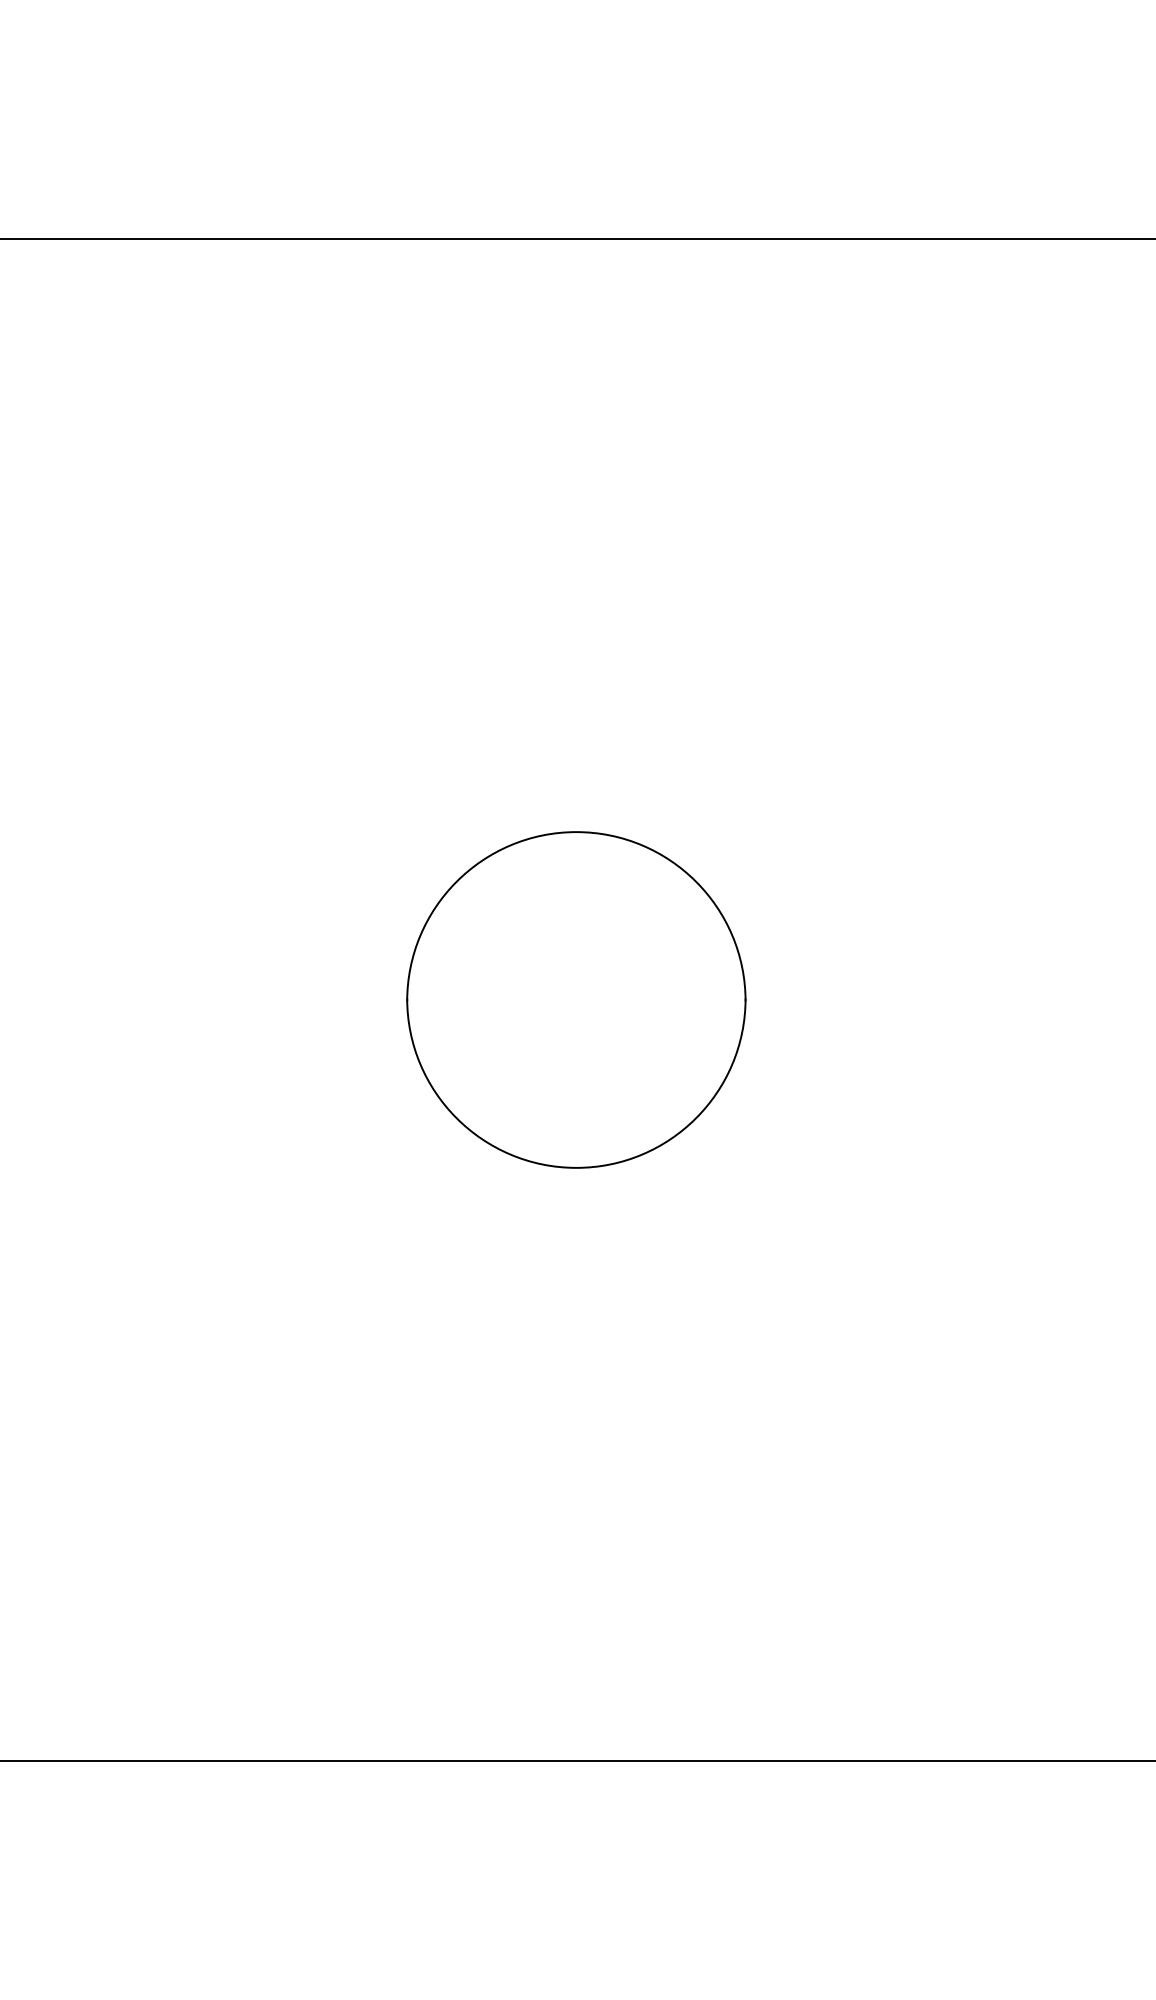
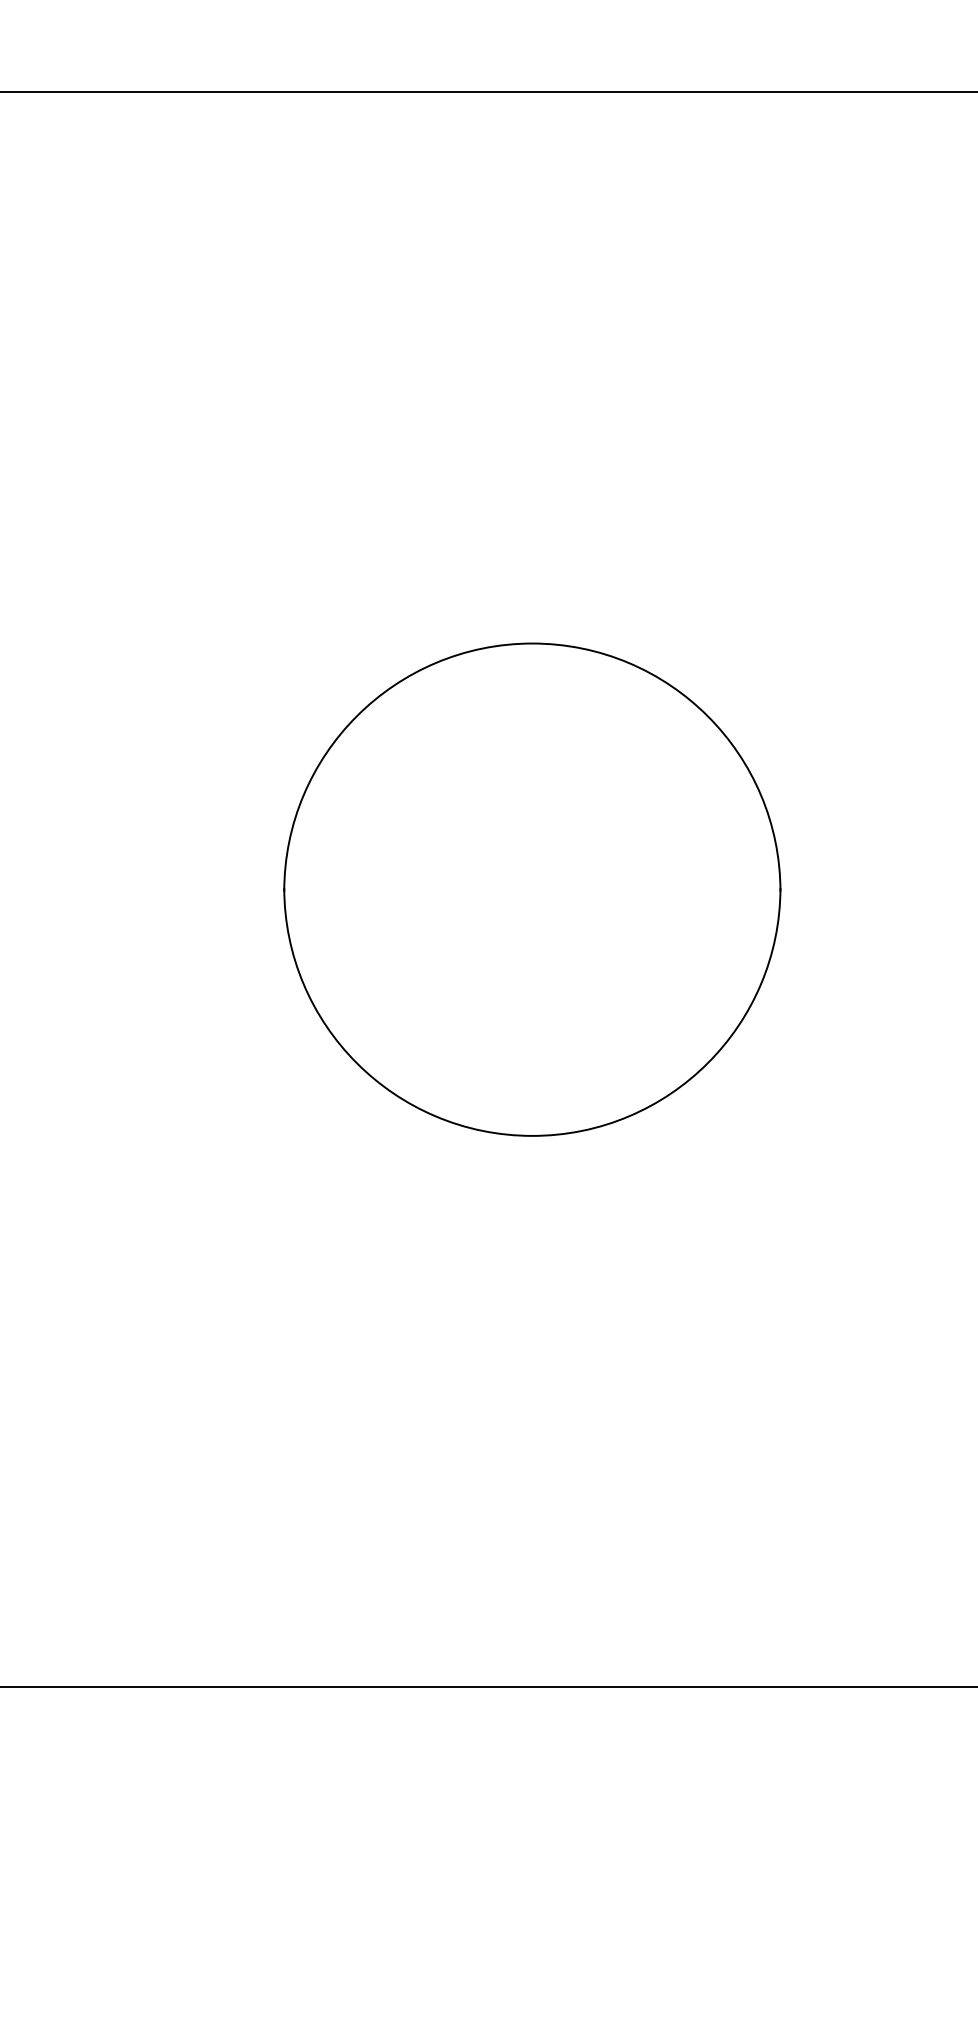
part: (576, 999) -> (532, 889), size x1.4

